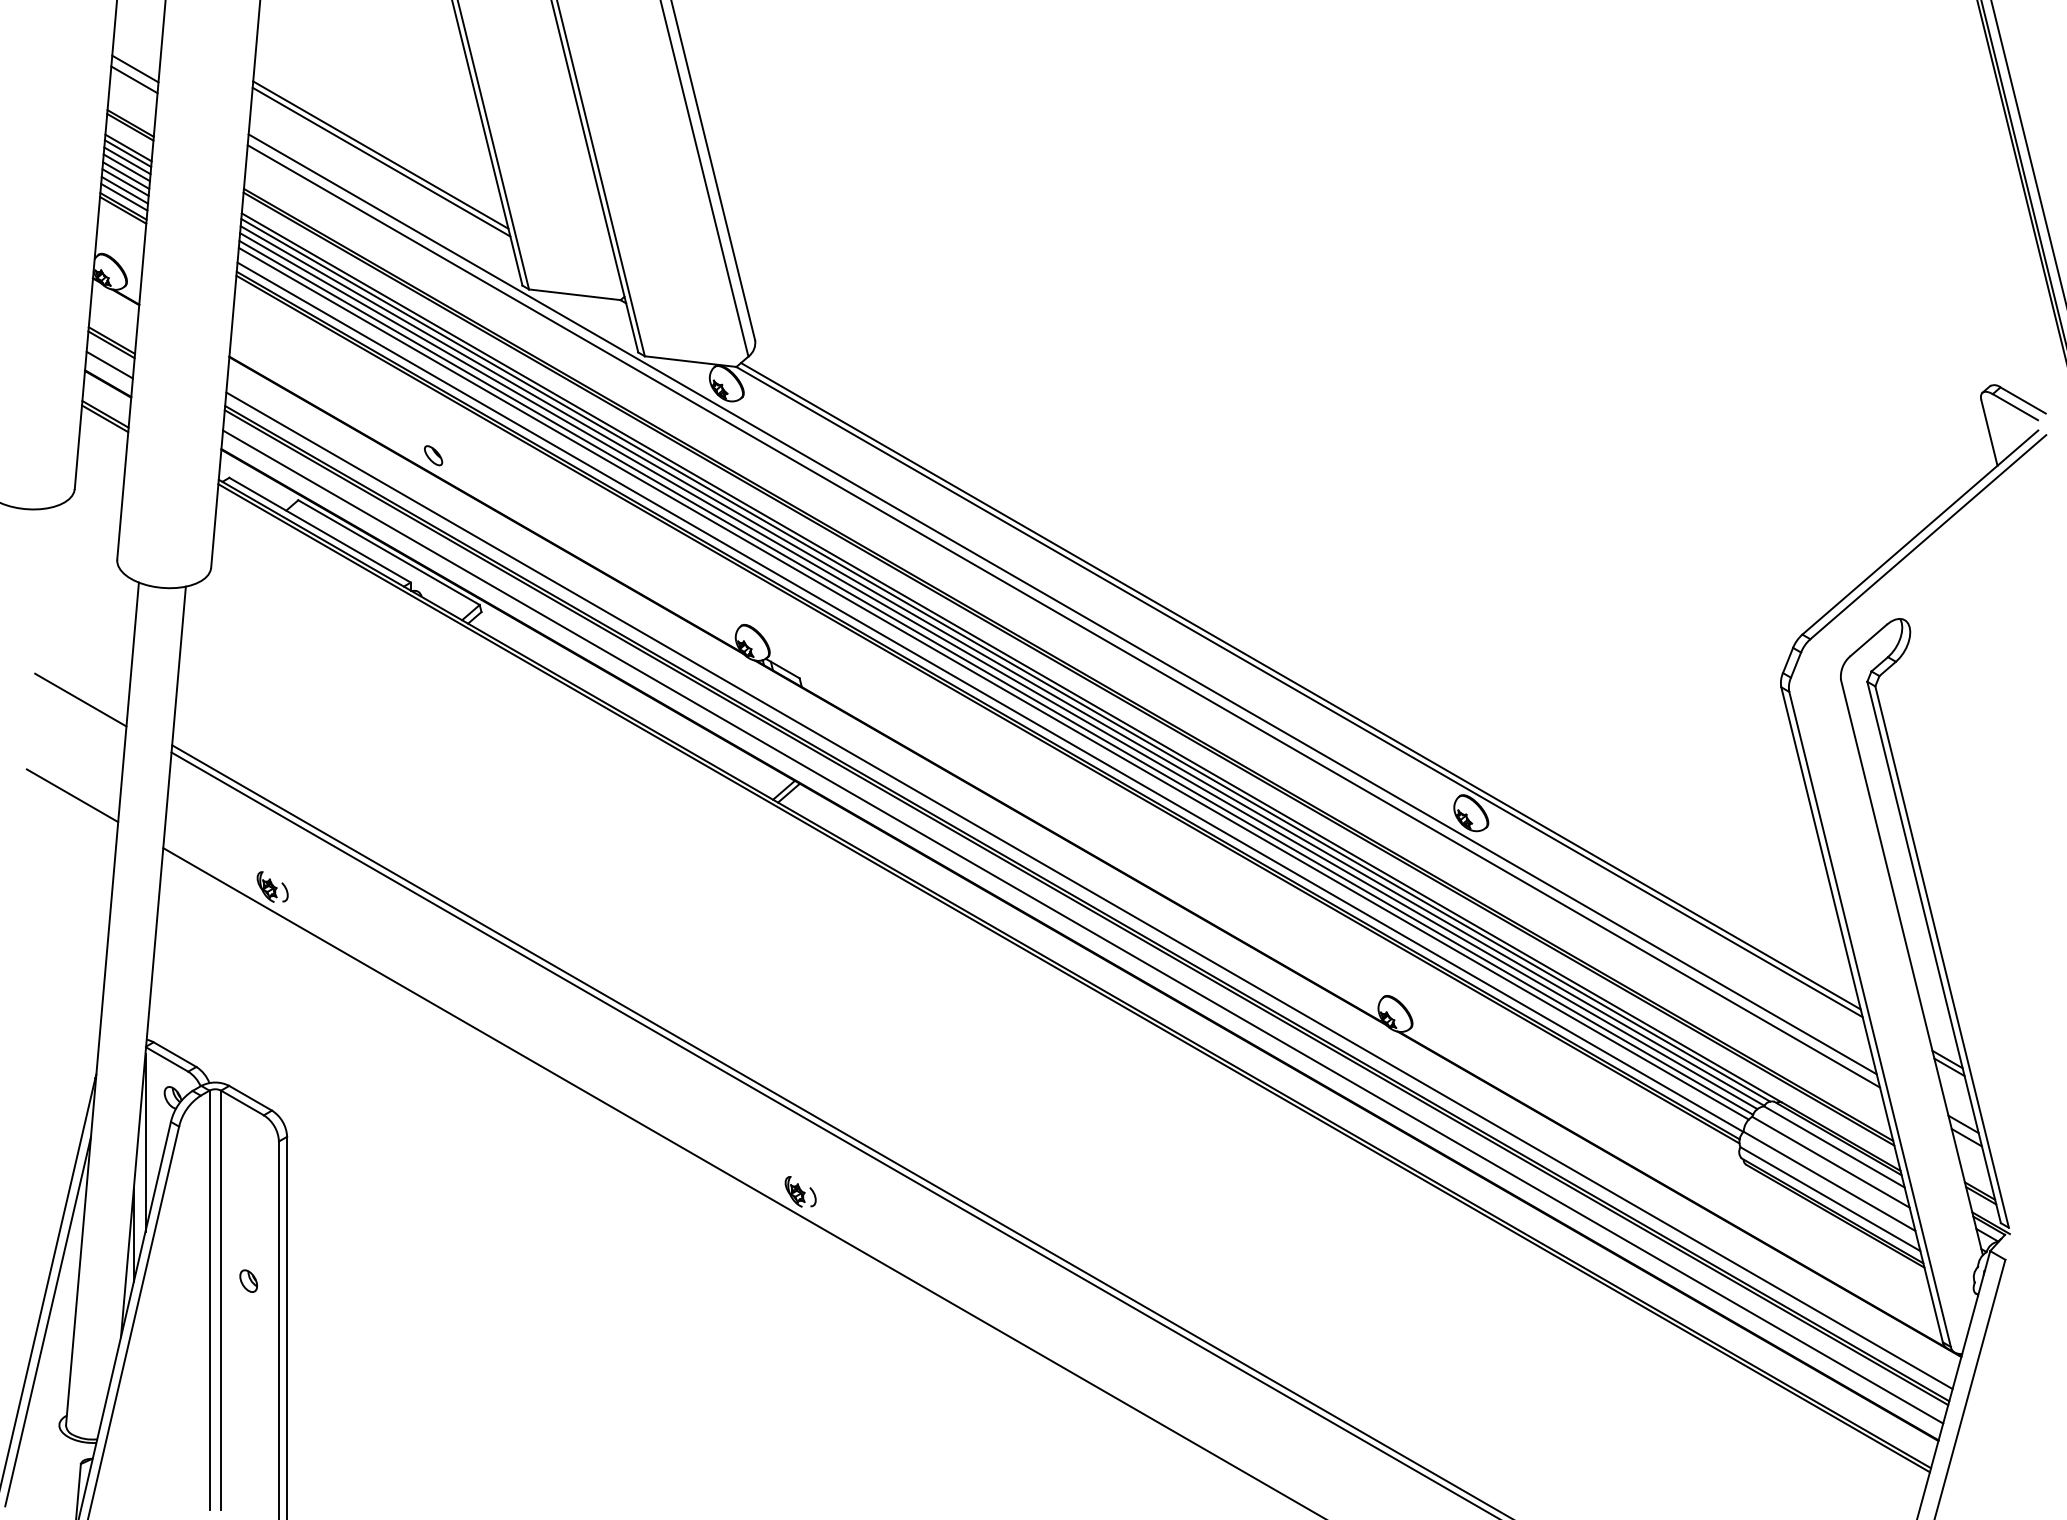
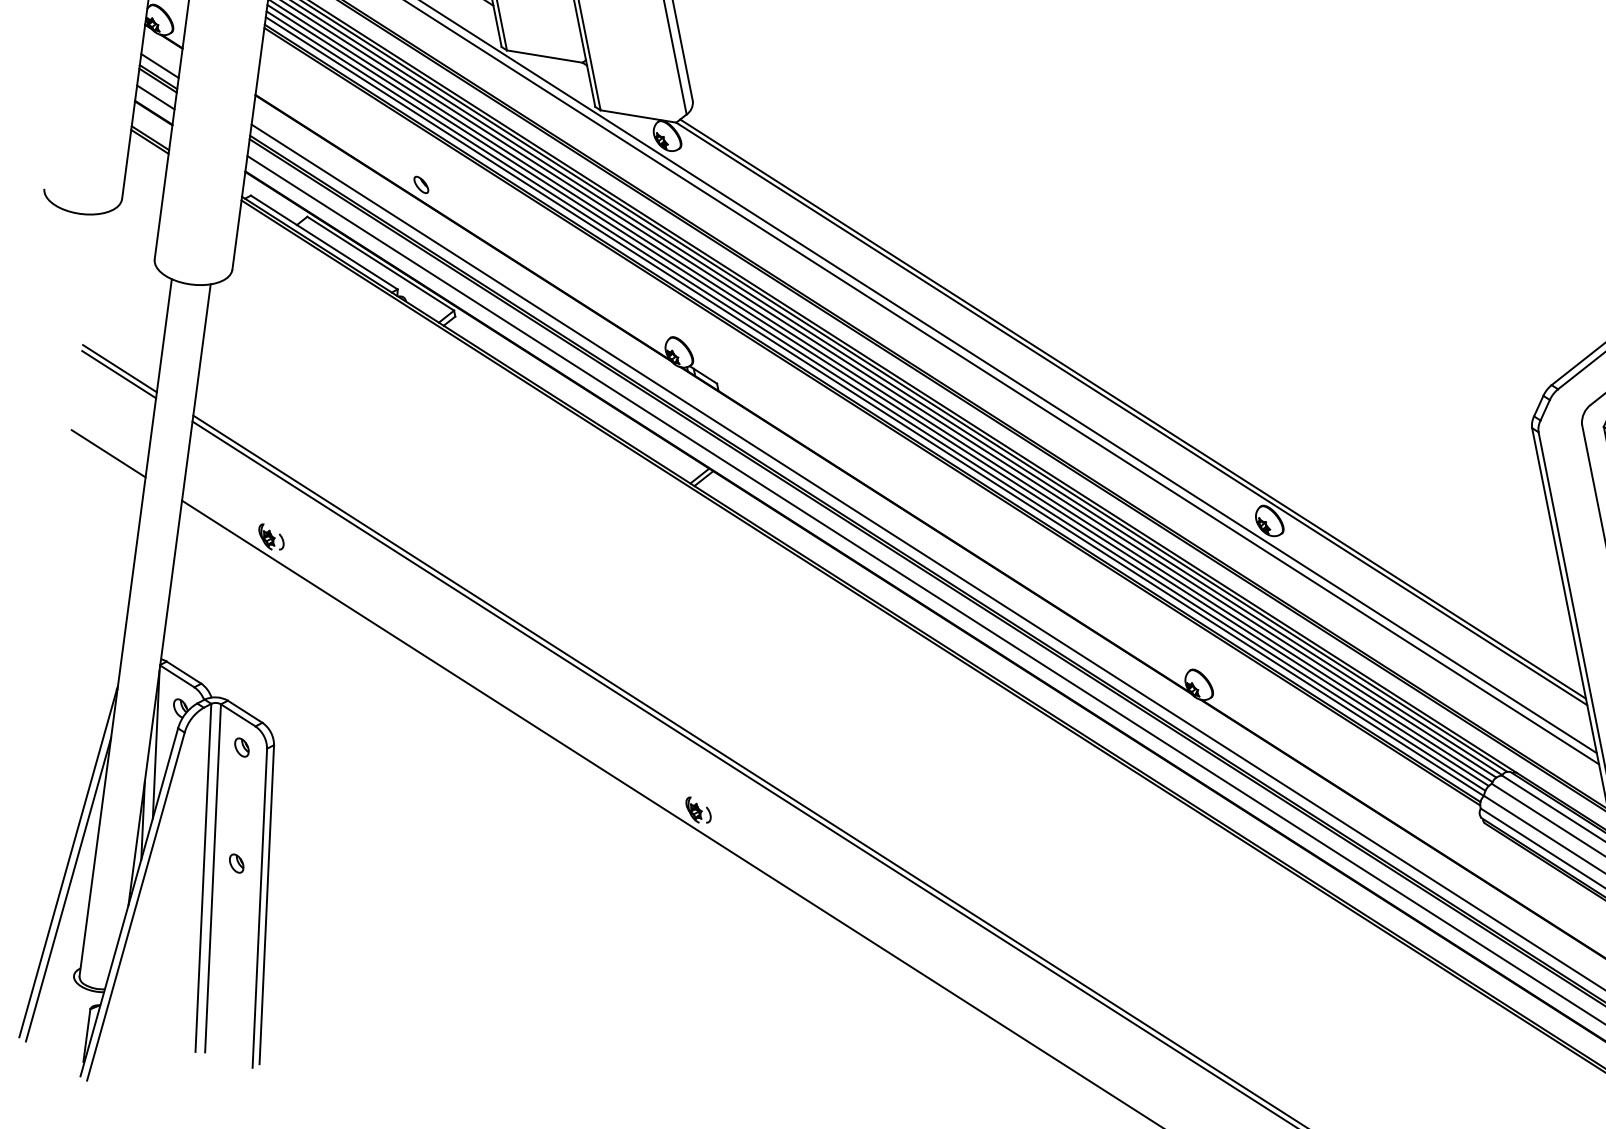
line: (112, 326) -> (159, 65), added
line: (991, 690) -> (875, 401), added
line: (81, 692) -> (120, 368), added
part: (248, 1141) -> (241, 747), added

